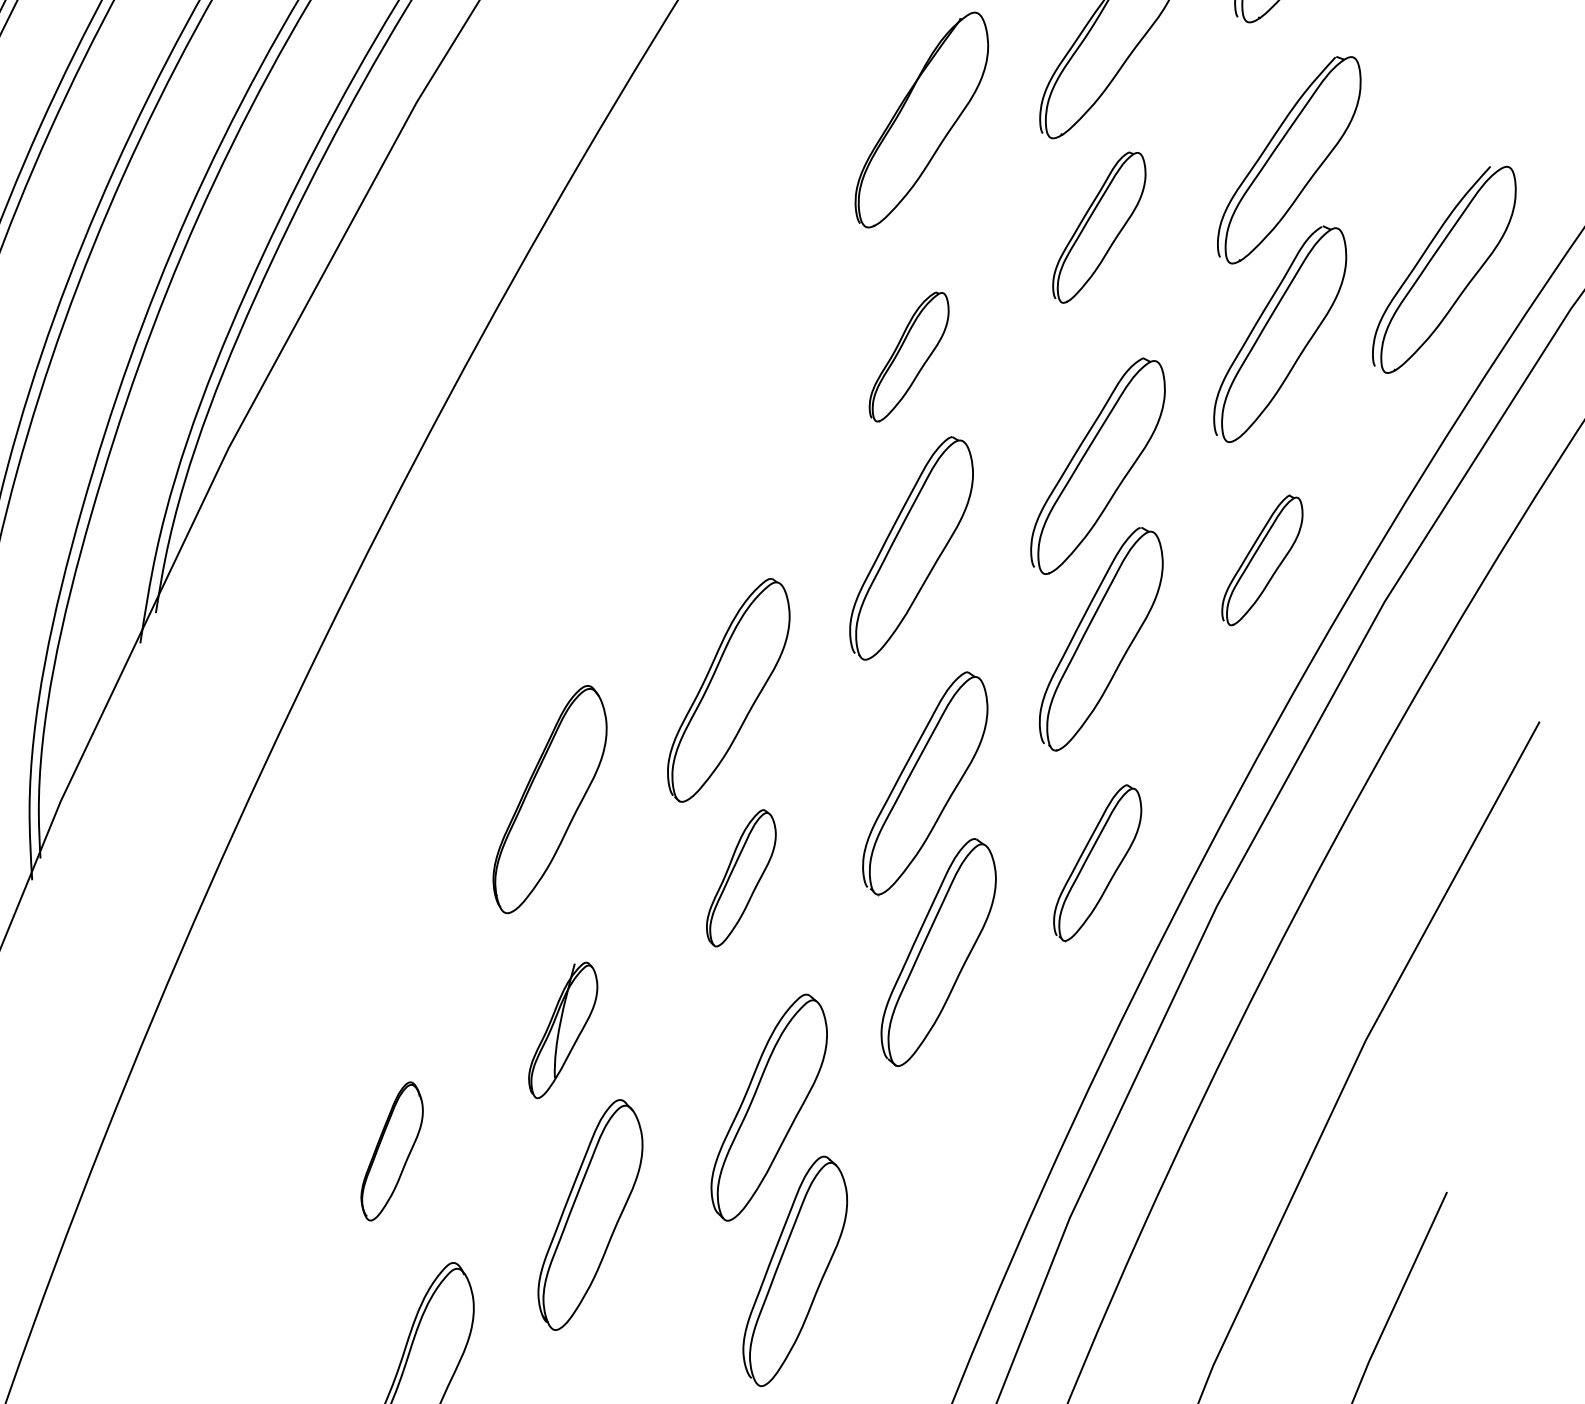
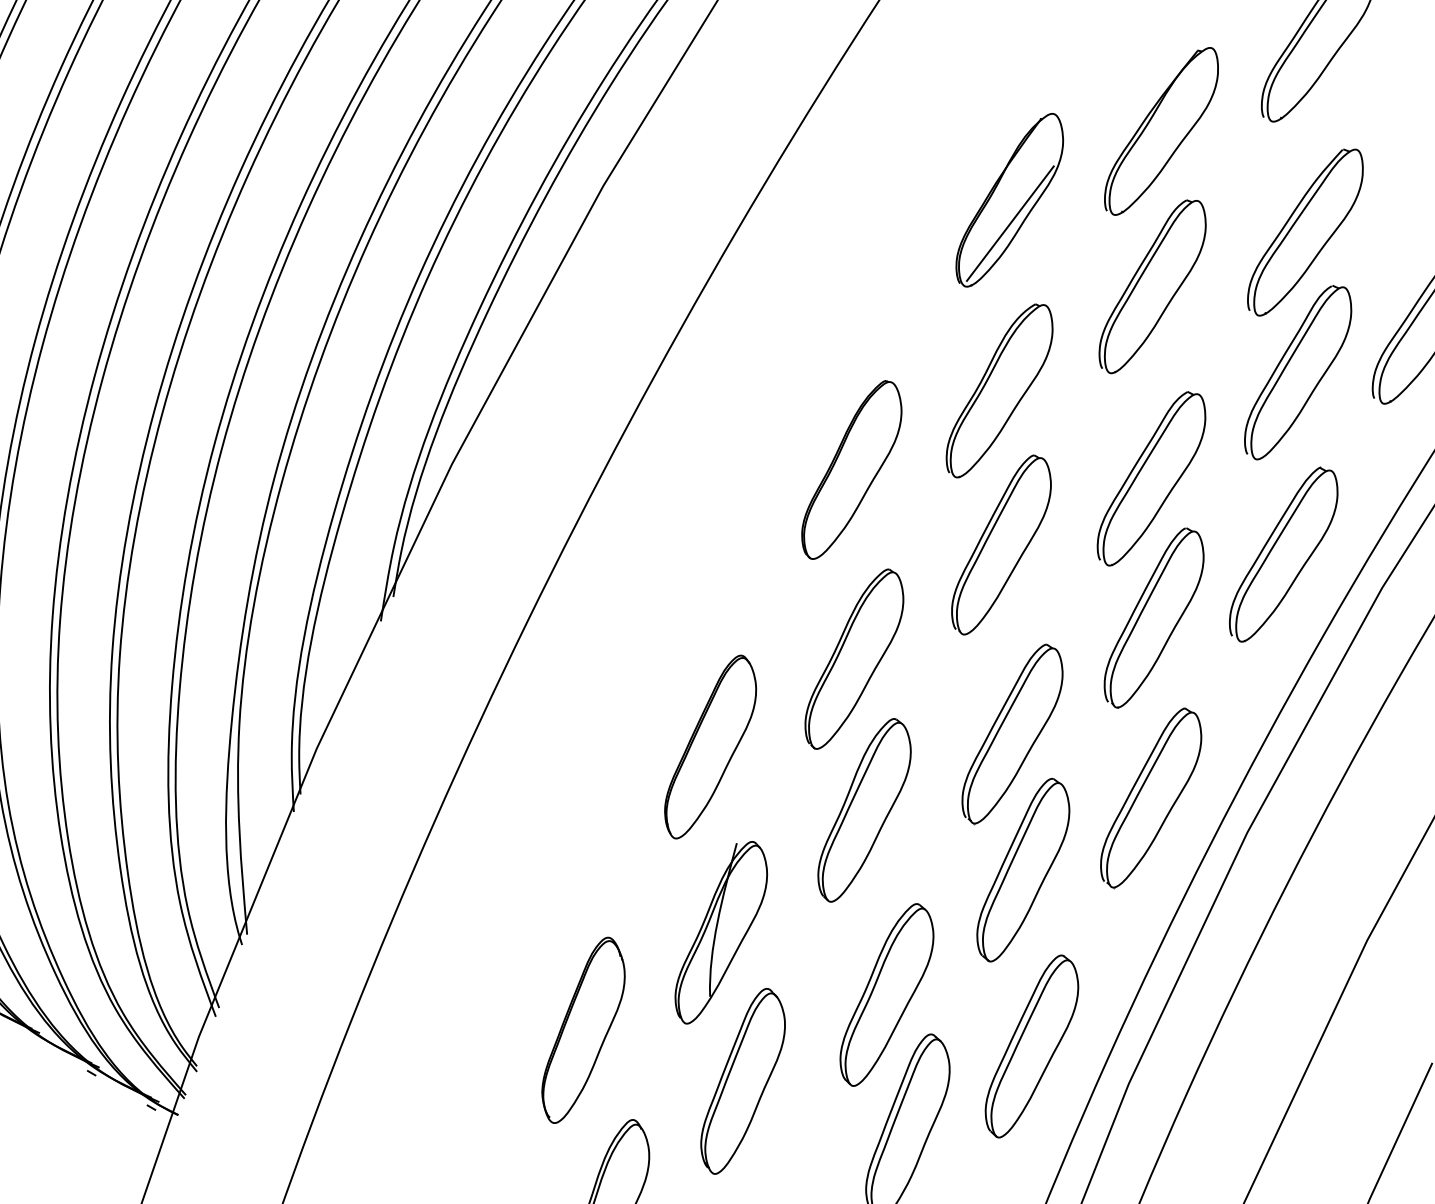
line: (921, 148) -> (1009, 223), added
part: (1099, 227) -> (1152, 286), size x1.43
part: (909, 356) -> (999, 390), size x1.67
part: (725, 454) -> (851, 469), added
part: (1262, 560) -> (1283, 554), size x1.67
part: (1097, 863) -> (1151, 798), size x1.43
part: (741, 878) -> (864, 810), size x1.67
part: (562, 1029) -> (720, 932), size x1.67
part: (392, 1150) -> (583, 1029), size x1.67
part: (948, 1171) -> (1031, 1046), added

